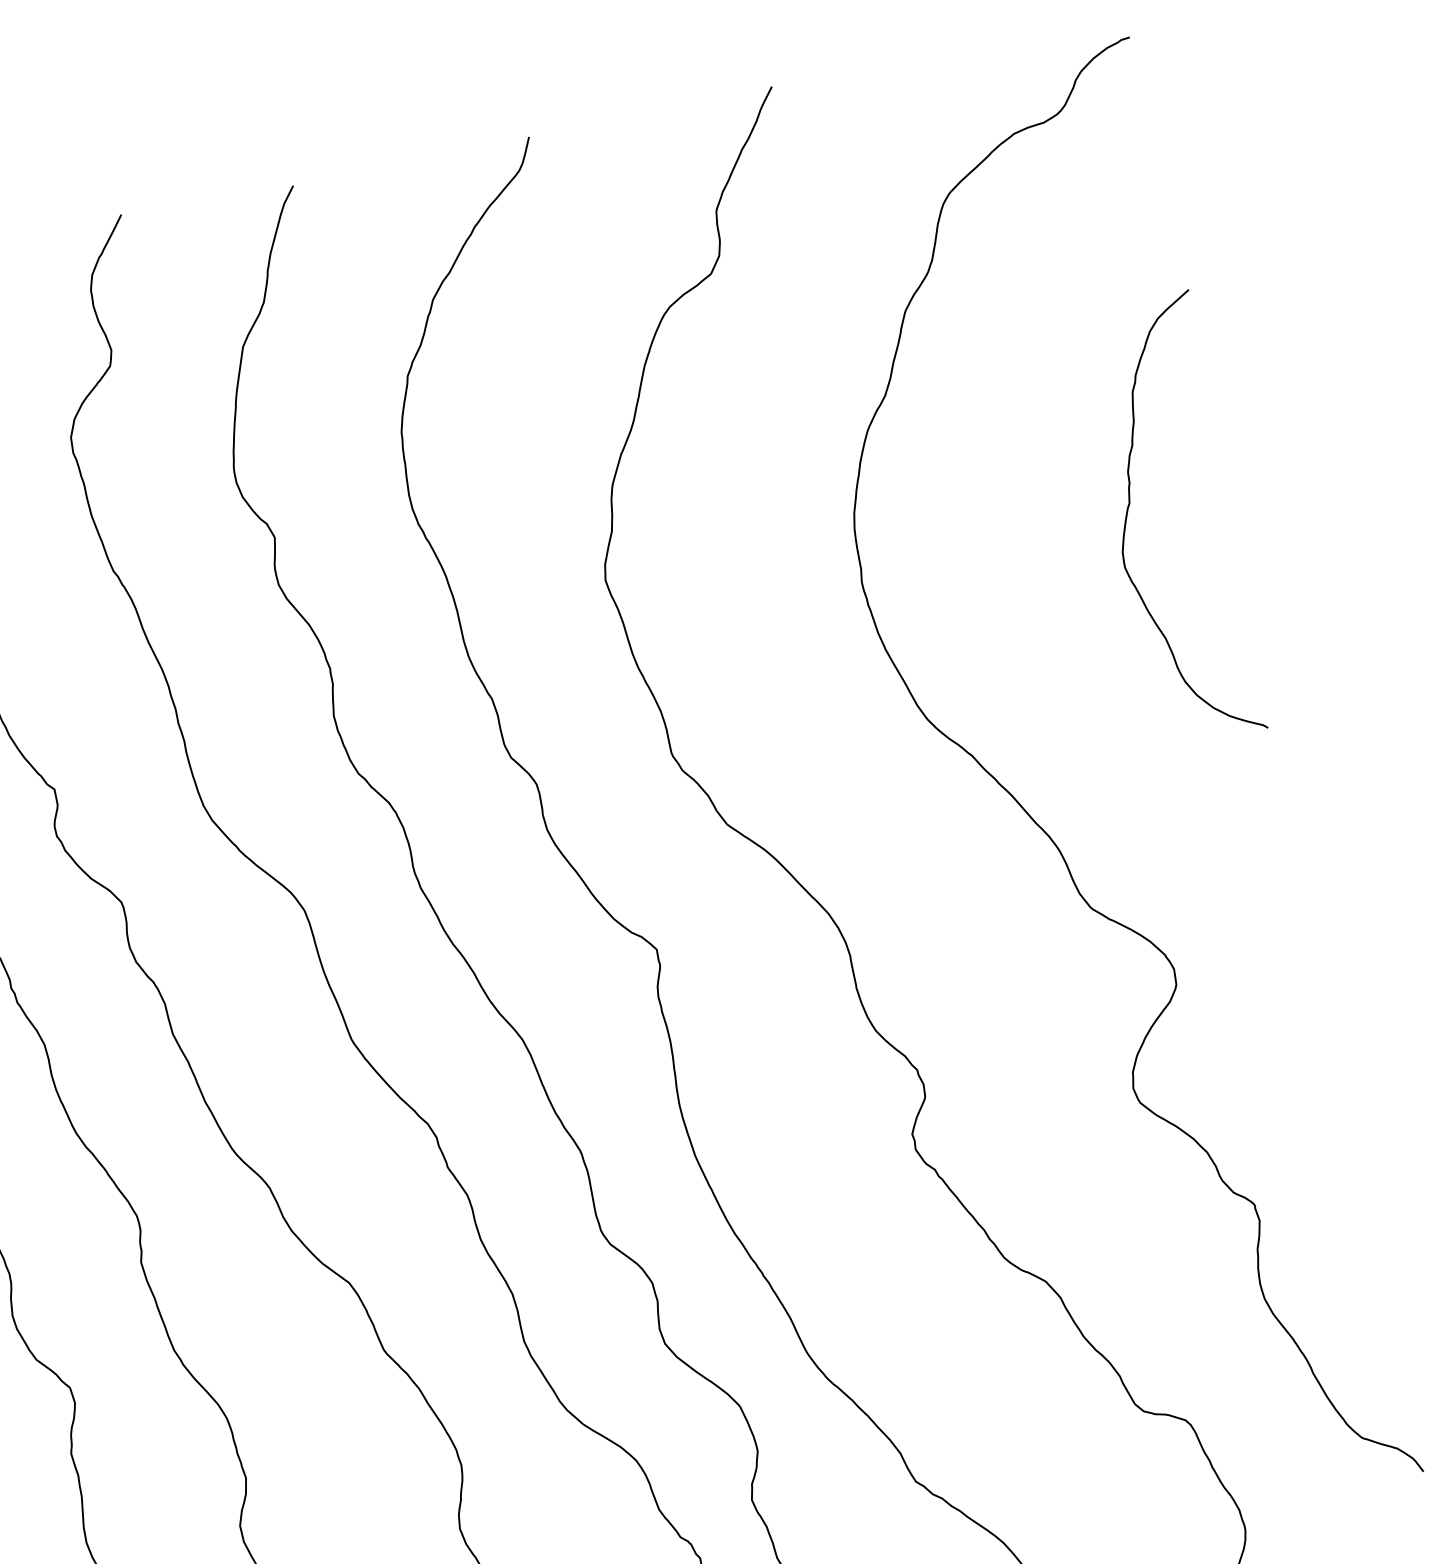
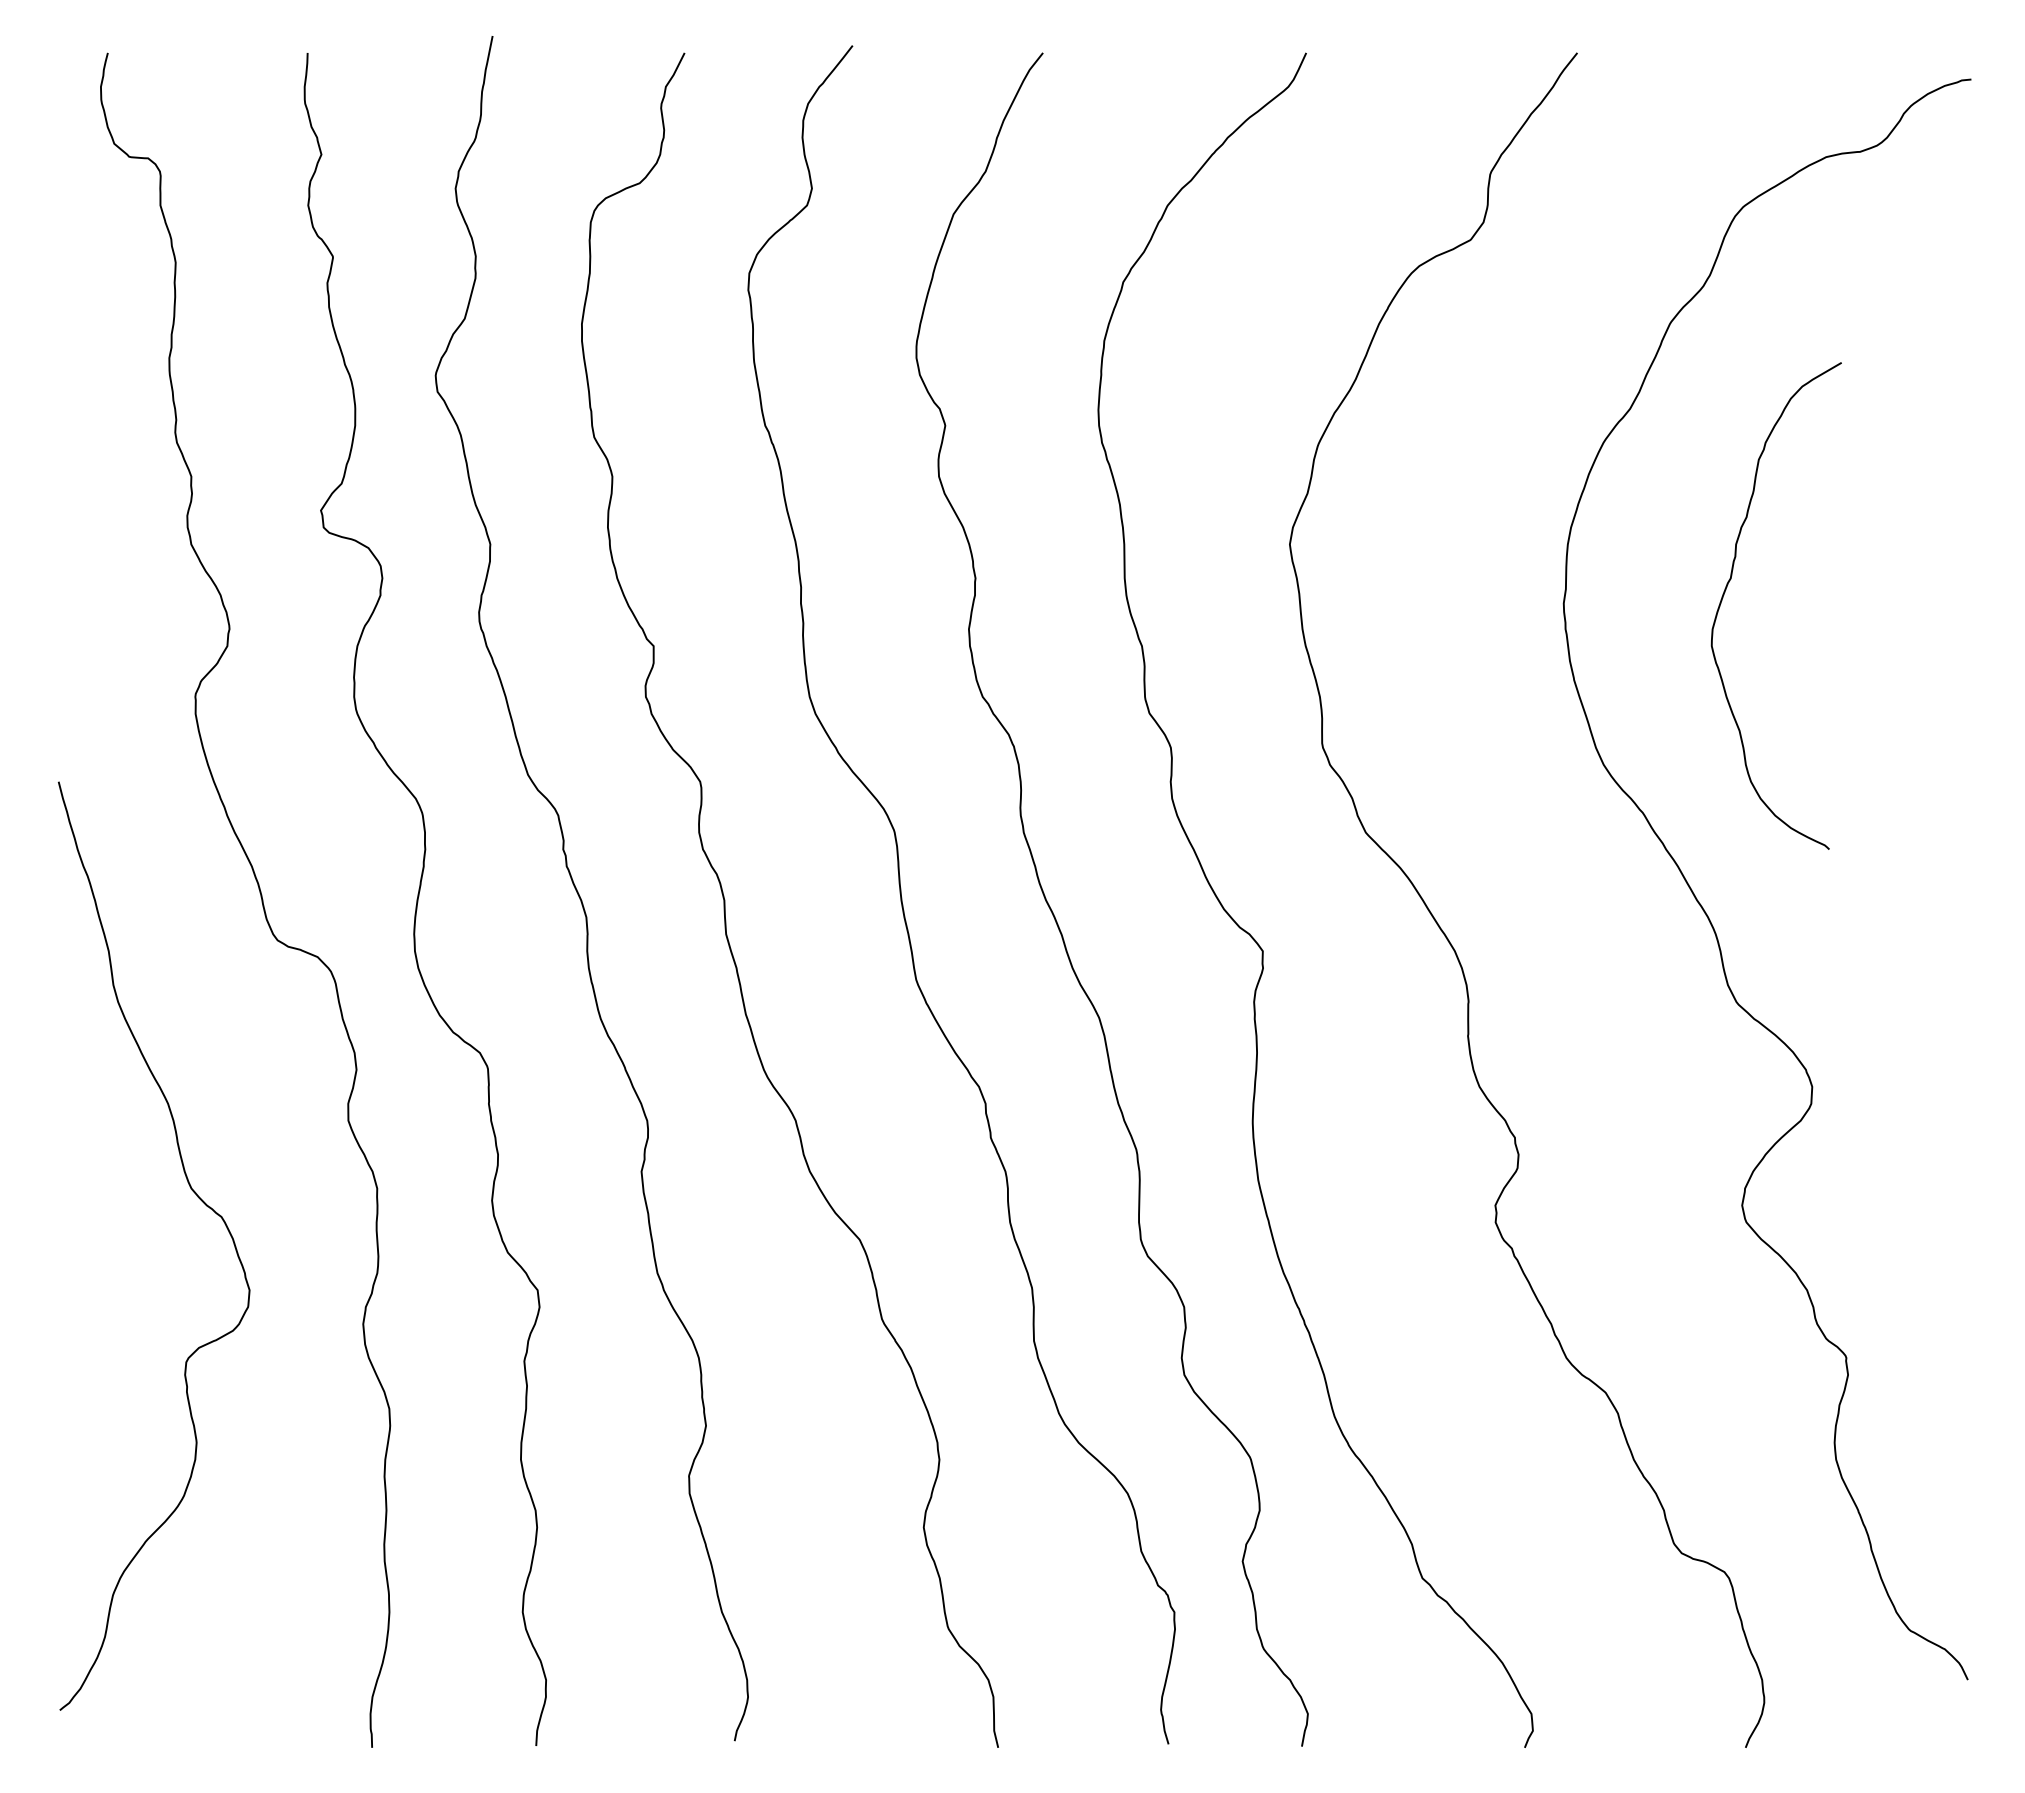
curve: (1130, 504) -> (1731, 579), moved

